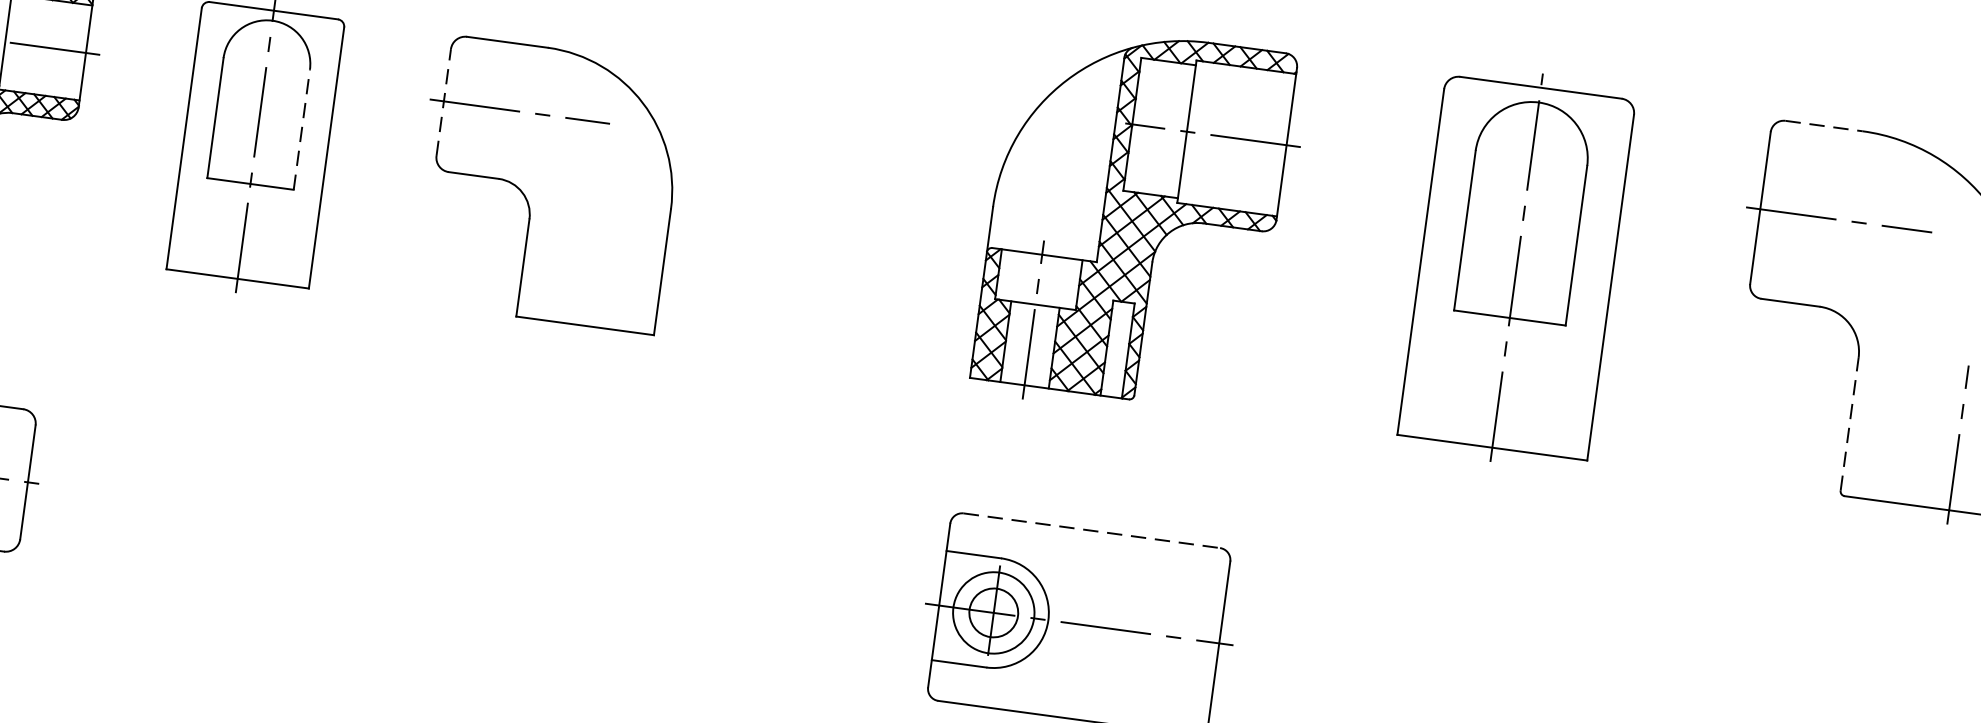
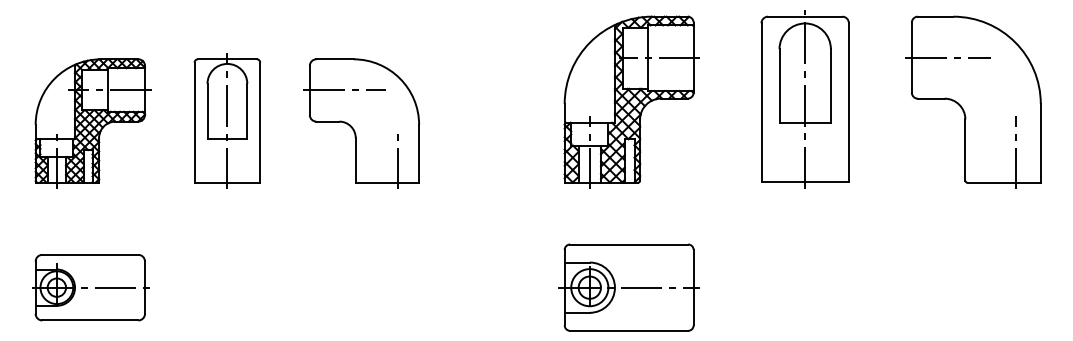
line: (443, 102) -> (309, 90), dashed -> solid
line: (1823, 125) -> (935, 16), dashed -> solid
line: (302, 129) -> (247, 111), dashed -> solid
line: (613, 280) -> (397, 160), added
line: (1849, 425) -> (965, 150), dashed -> solid
line: (1092, 530) -> (629, 244), dashed -> solid

